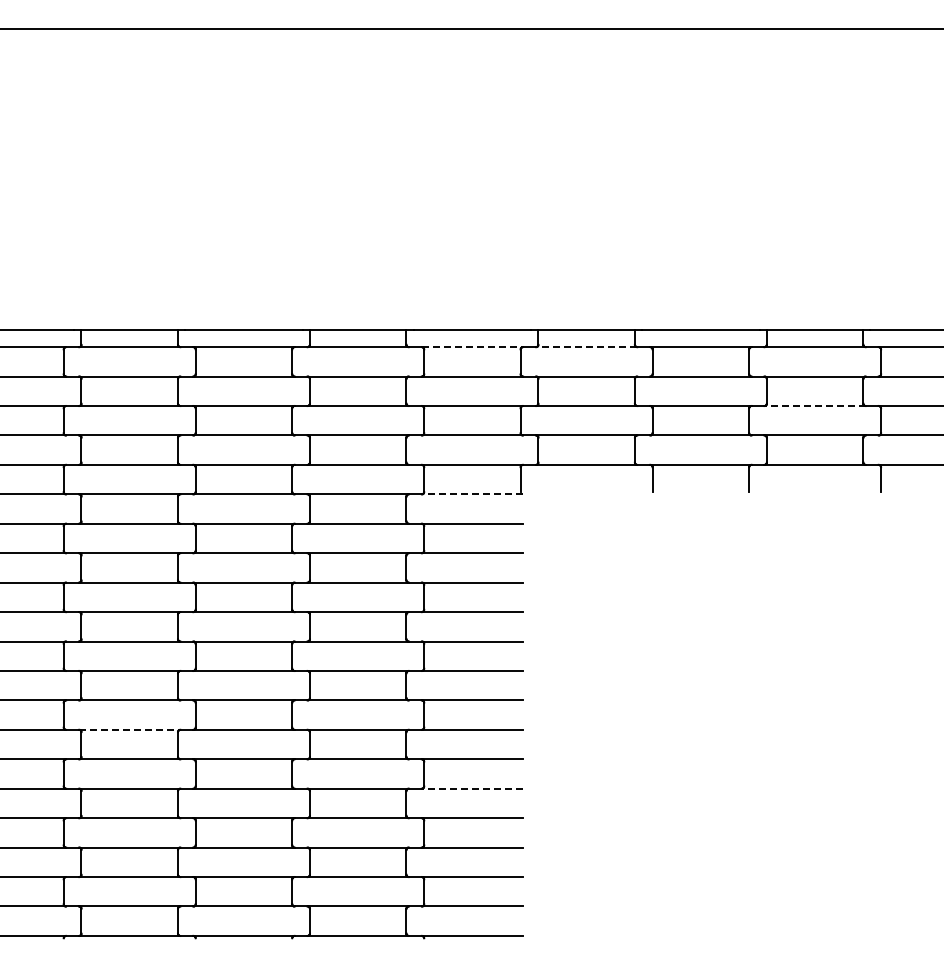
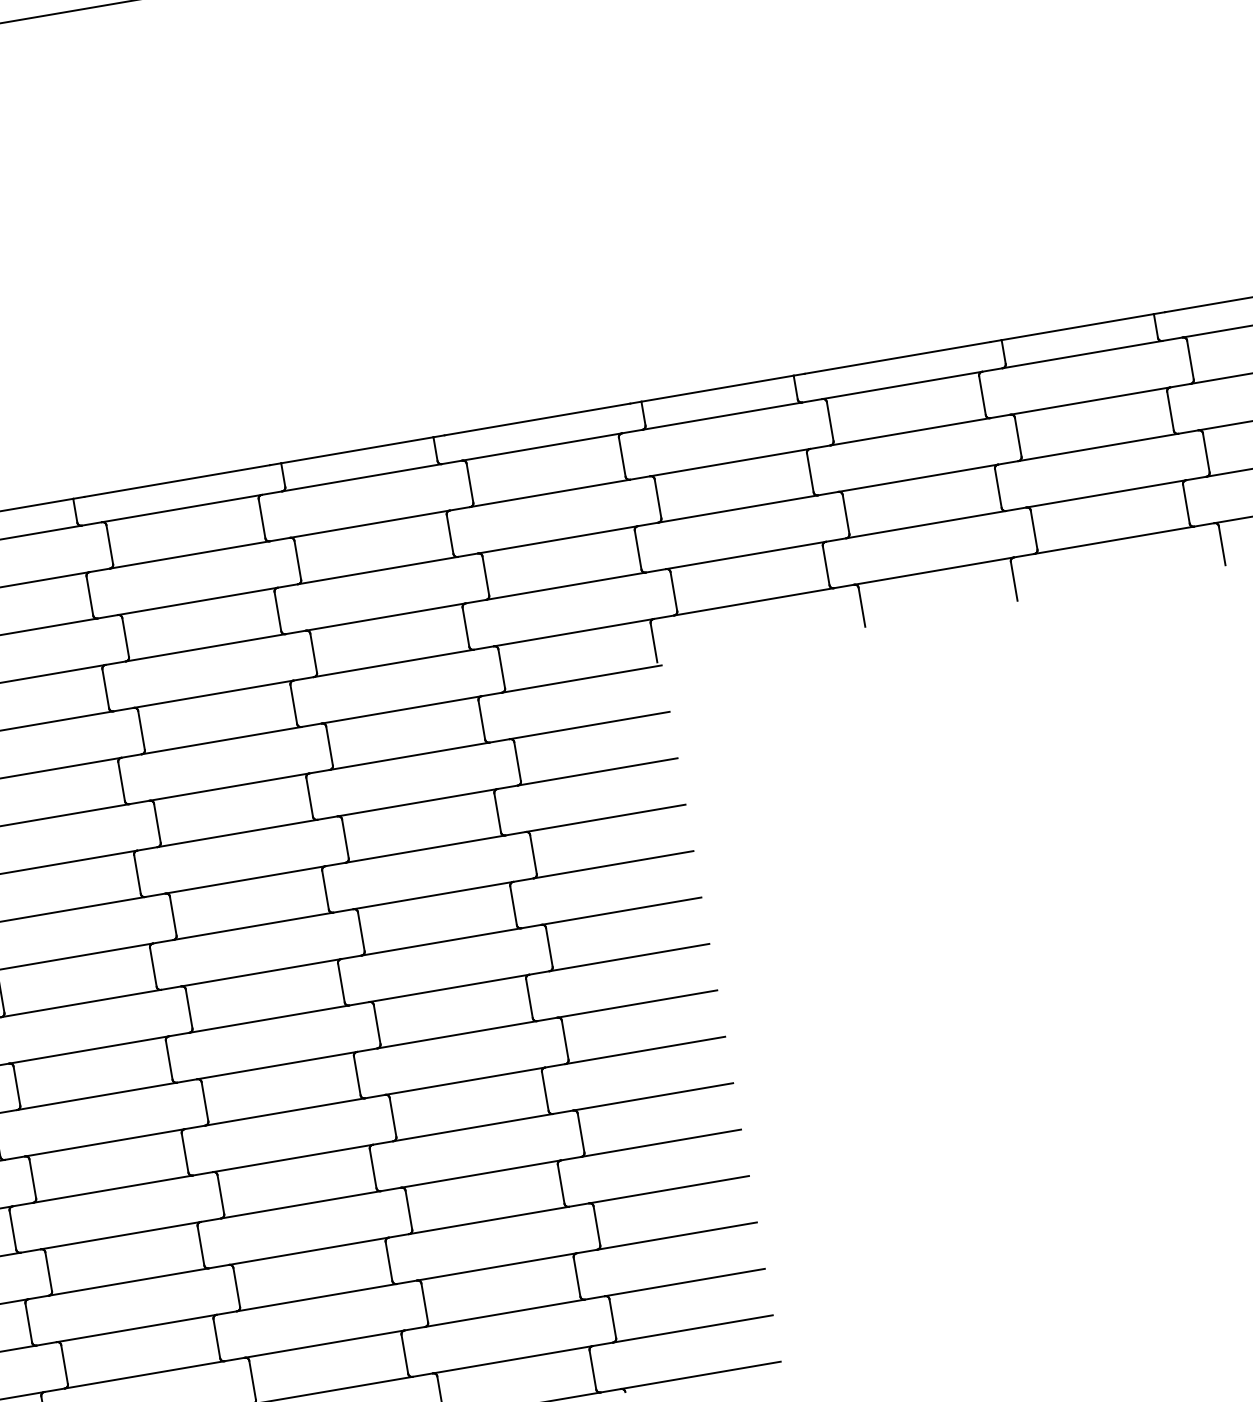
line: (472, 347) -> (542, 447), dashed -> solid
line: (586, 347) -> (722, 416), dashed -> solid
line: (815, 406) -> (1099, 448), dashed -> solid
line: (472, 494) -> (581, 679), dashed -> solid
line: (129, 729) -> (104, 1142), dashed -> solid
line: (472, 788) -> (661, 1142), dashed -> solid

